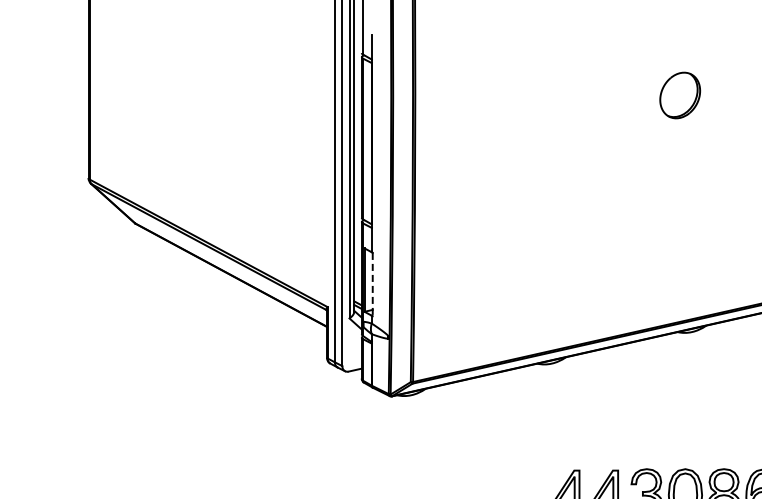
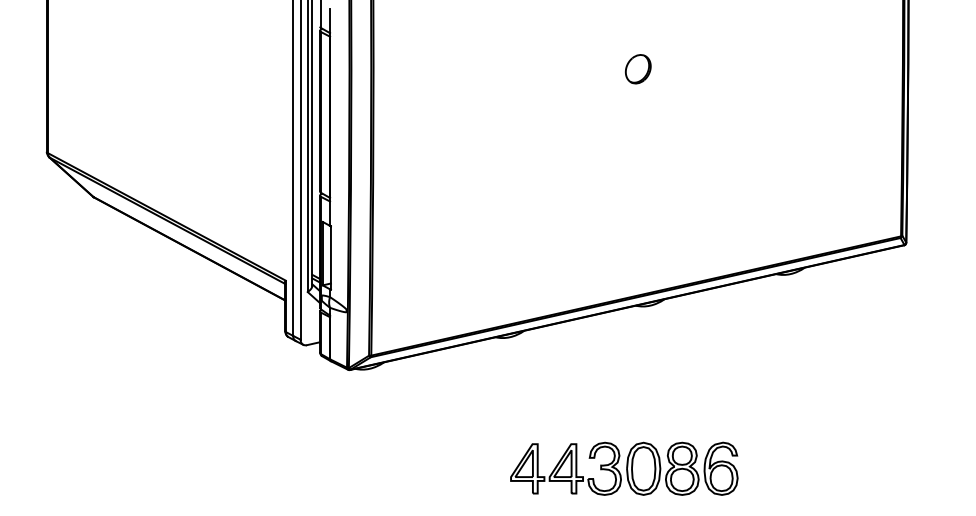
part: (679, 95) -> (637, 69), size x0.62
line: (372, 284) -> (330, 258), dashed -> solid

